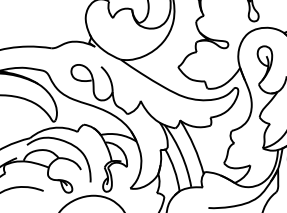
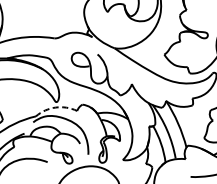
arc: (53, 128) -> (56, 107), solid -> dashed

